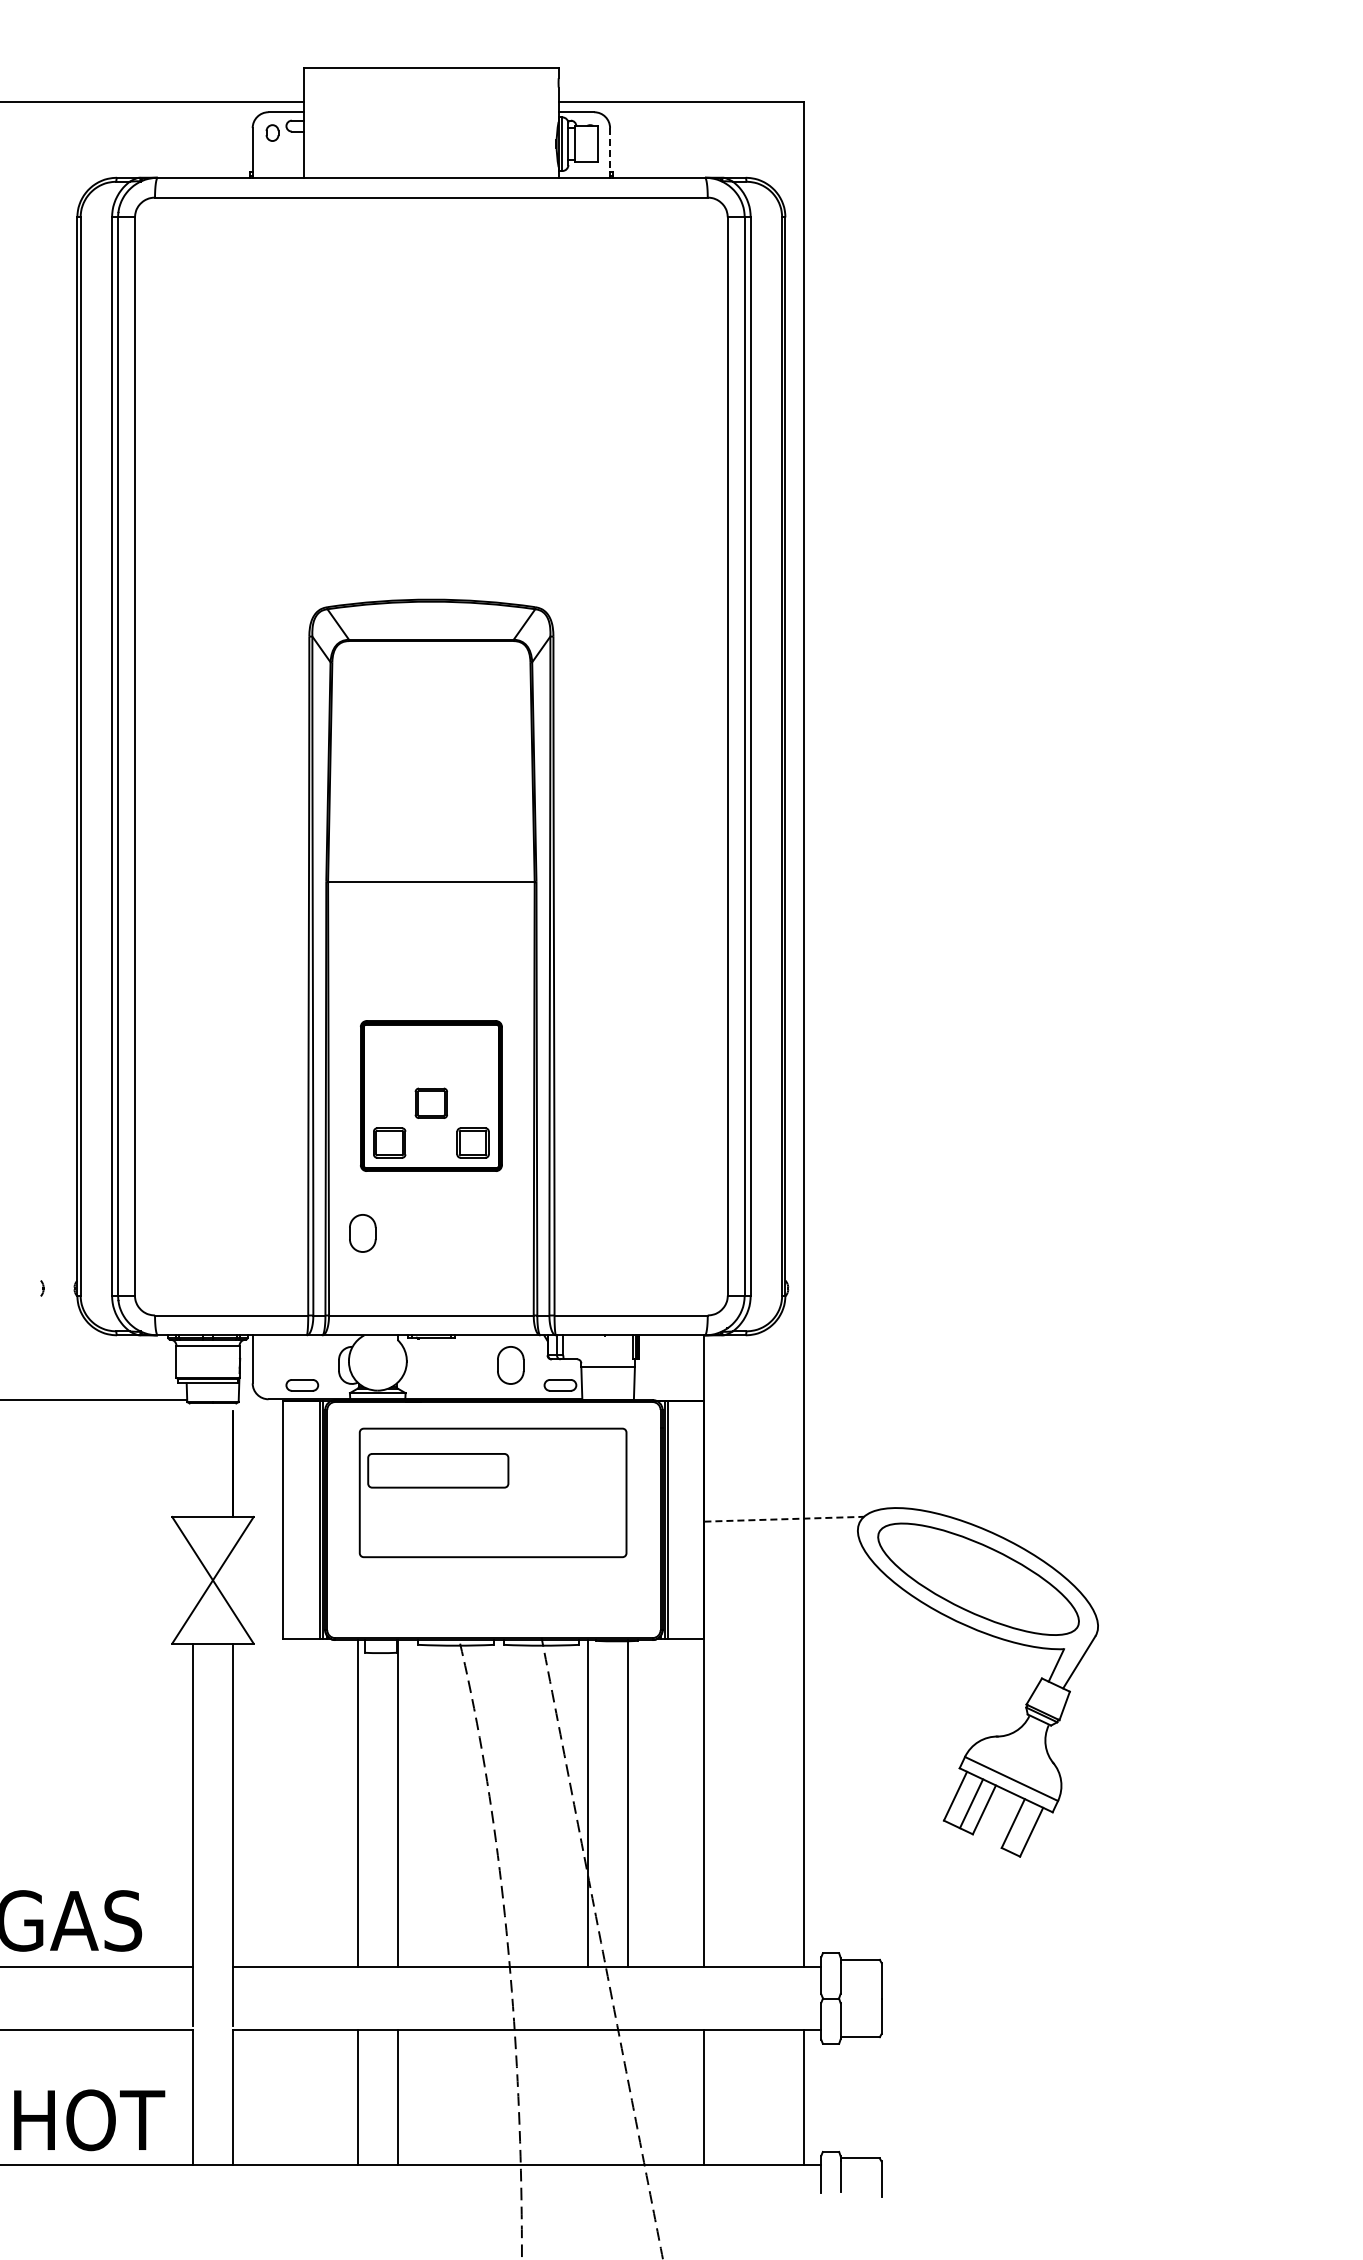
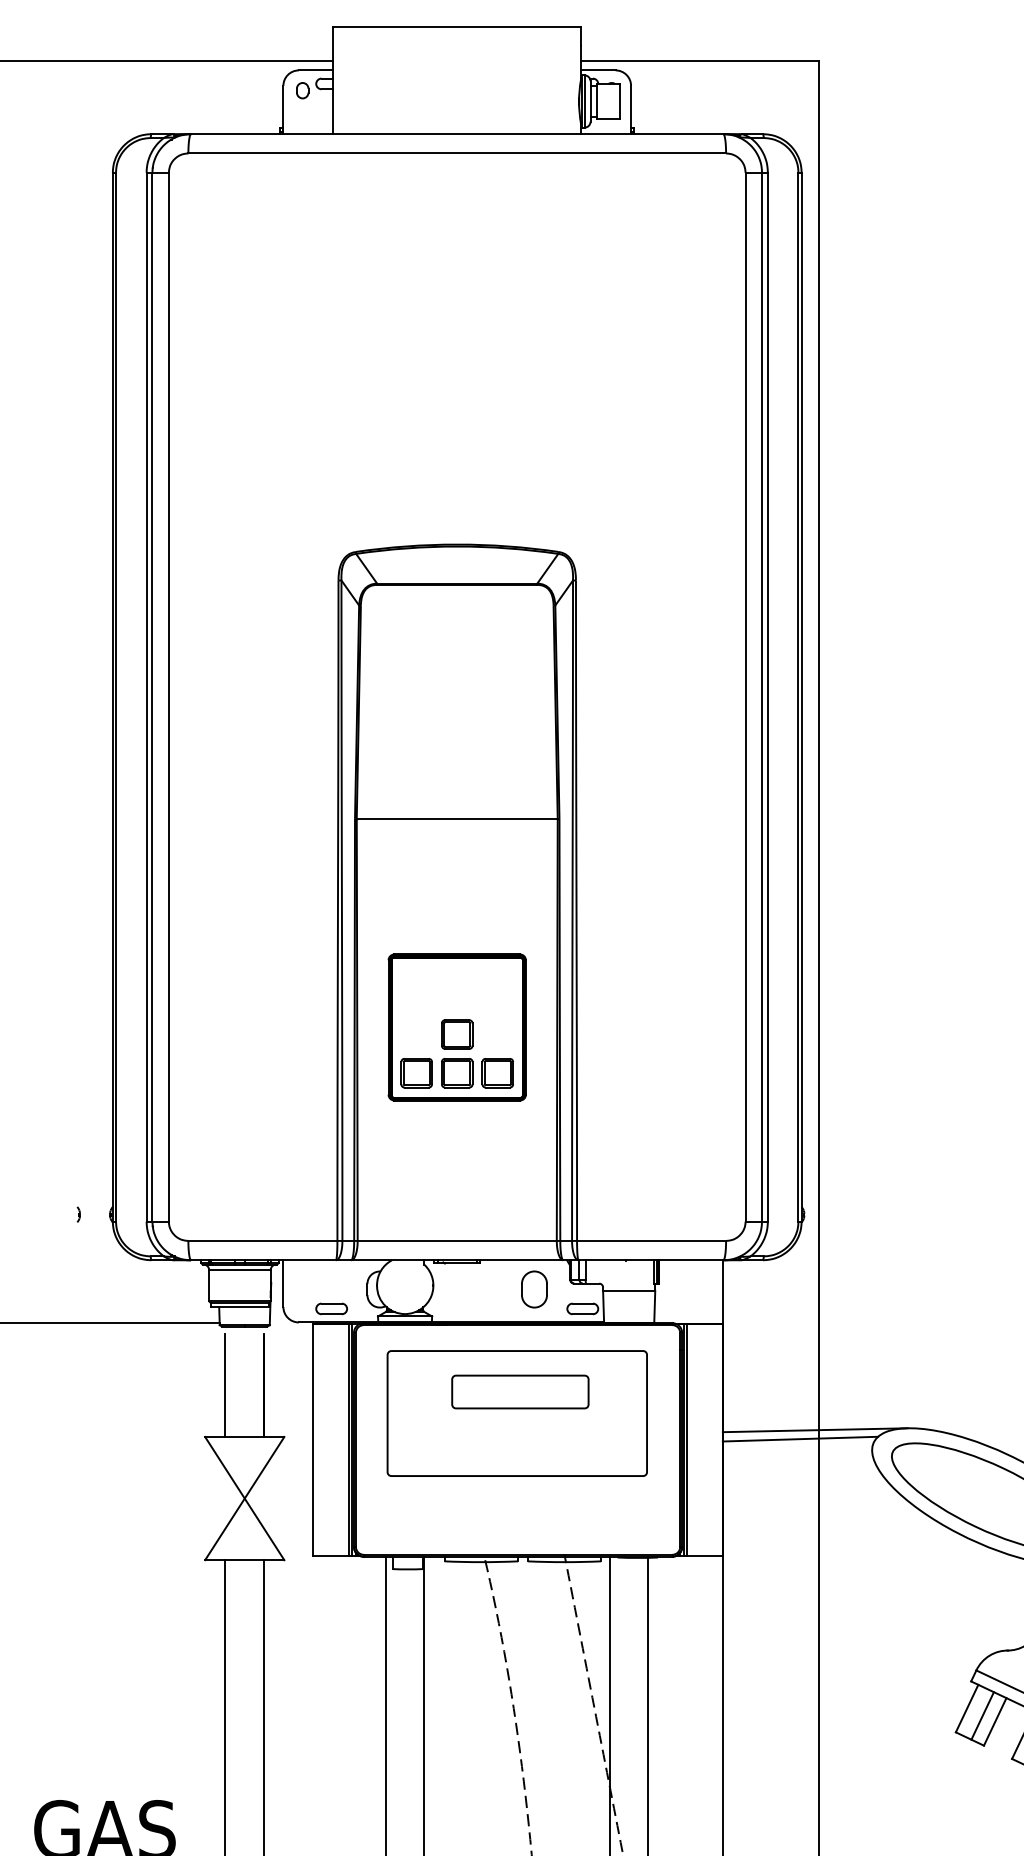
line: (610, 149) -> (631, 106), dashed -> solid
part: (430, 1142) -> (456, 1072), added
part: (362, 1233) -> (390, 1161), removed
line: (193, 1464) -> (225, 1385), added
part: (438, 1470) -> (520, 1391), moved
line: (799, 1510) -> (815, 1430), added
line: (784, 1519) -> (800, 1439), dashed -> solid

